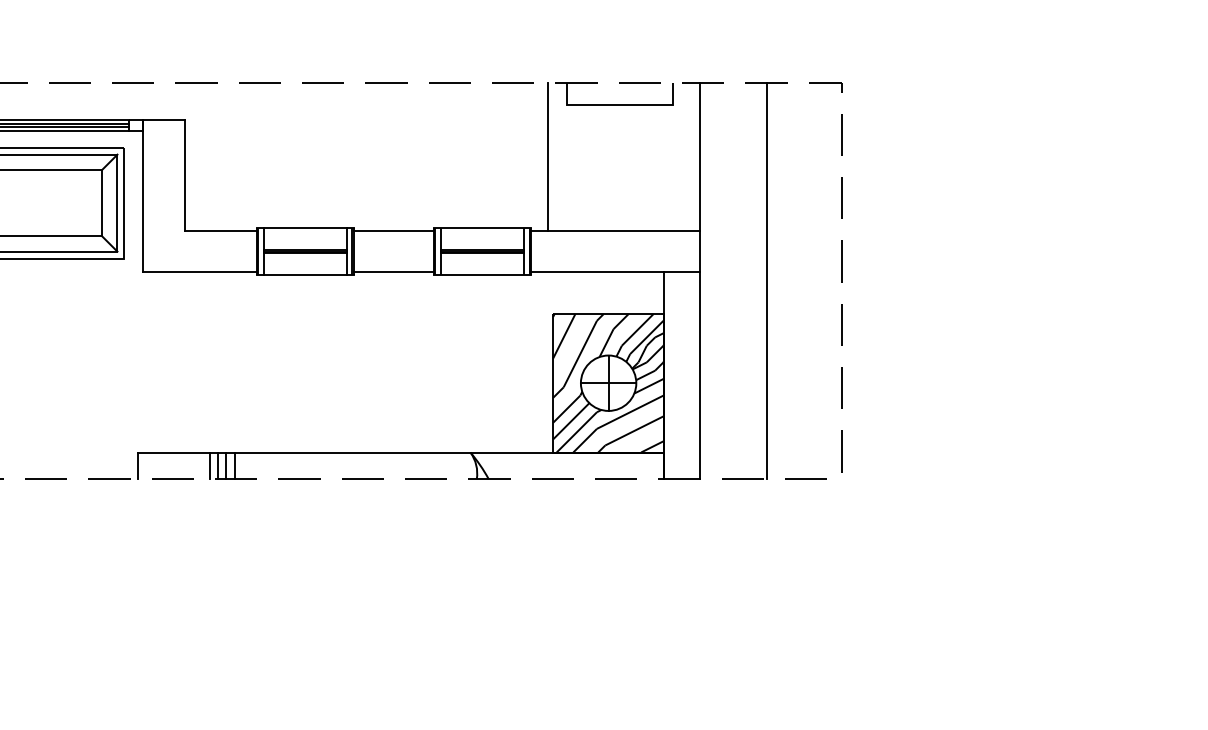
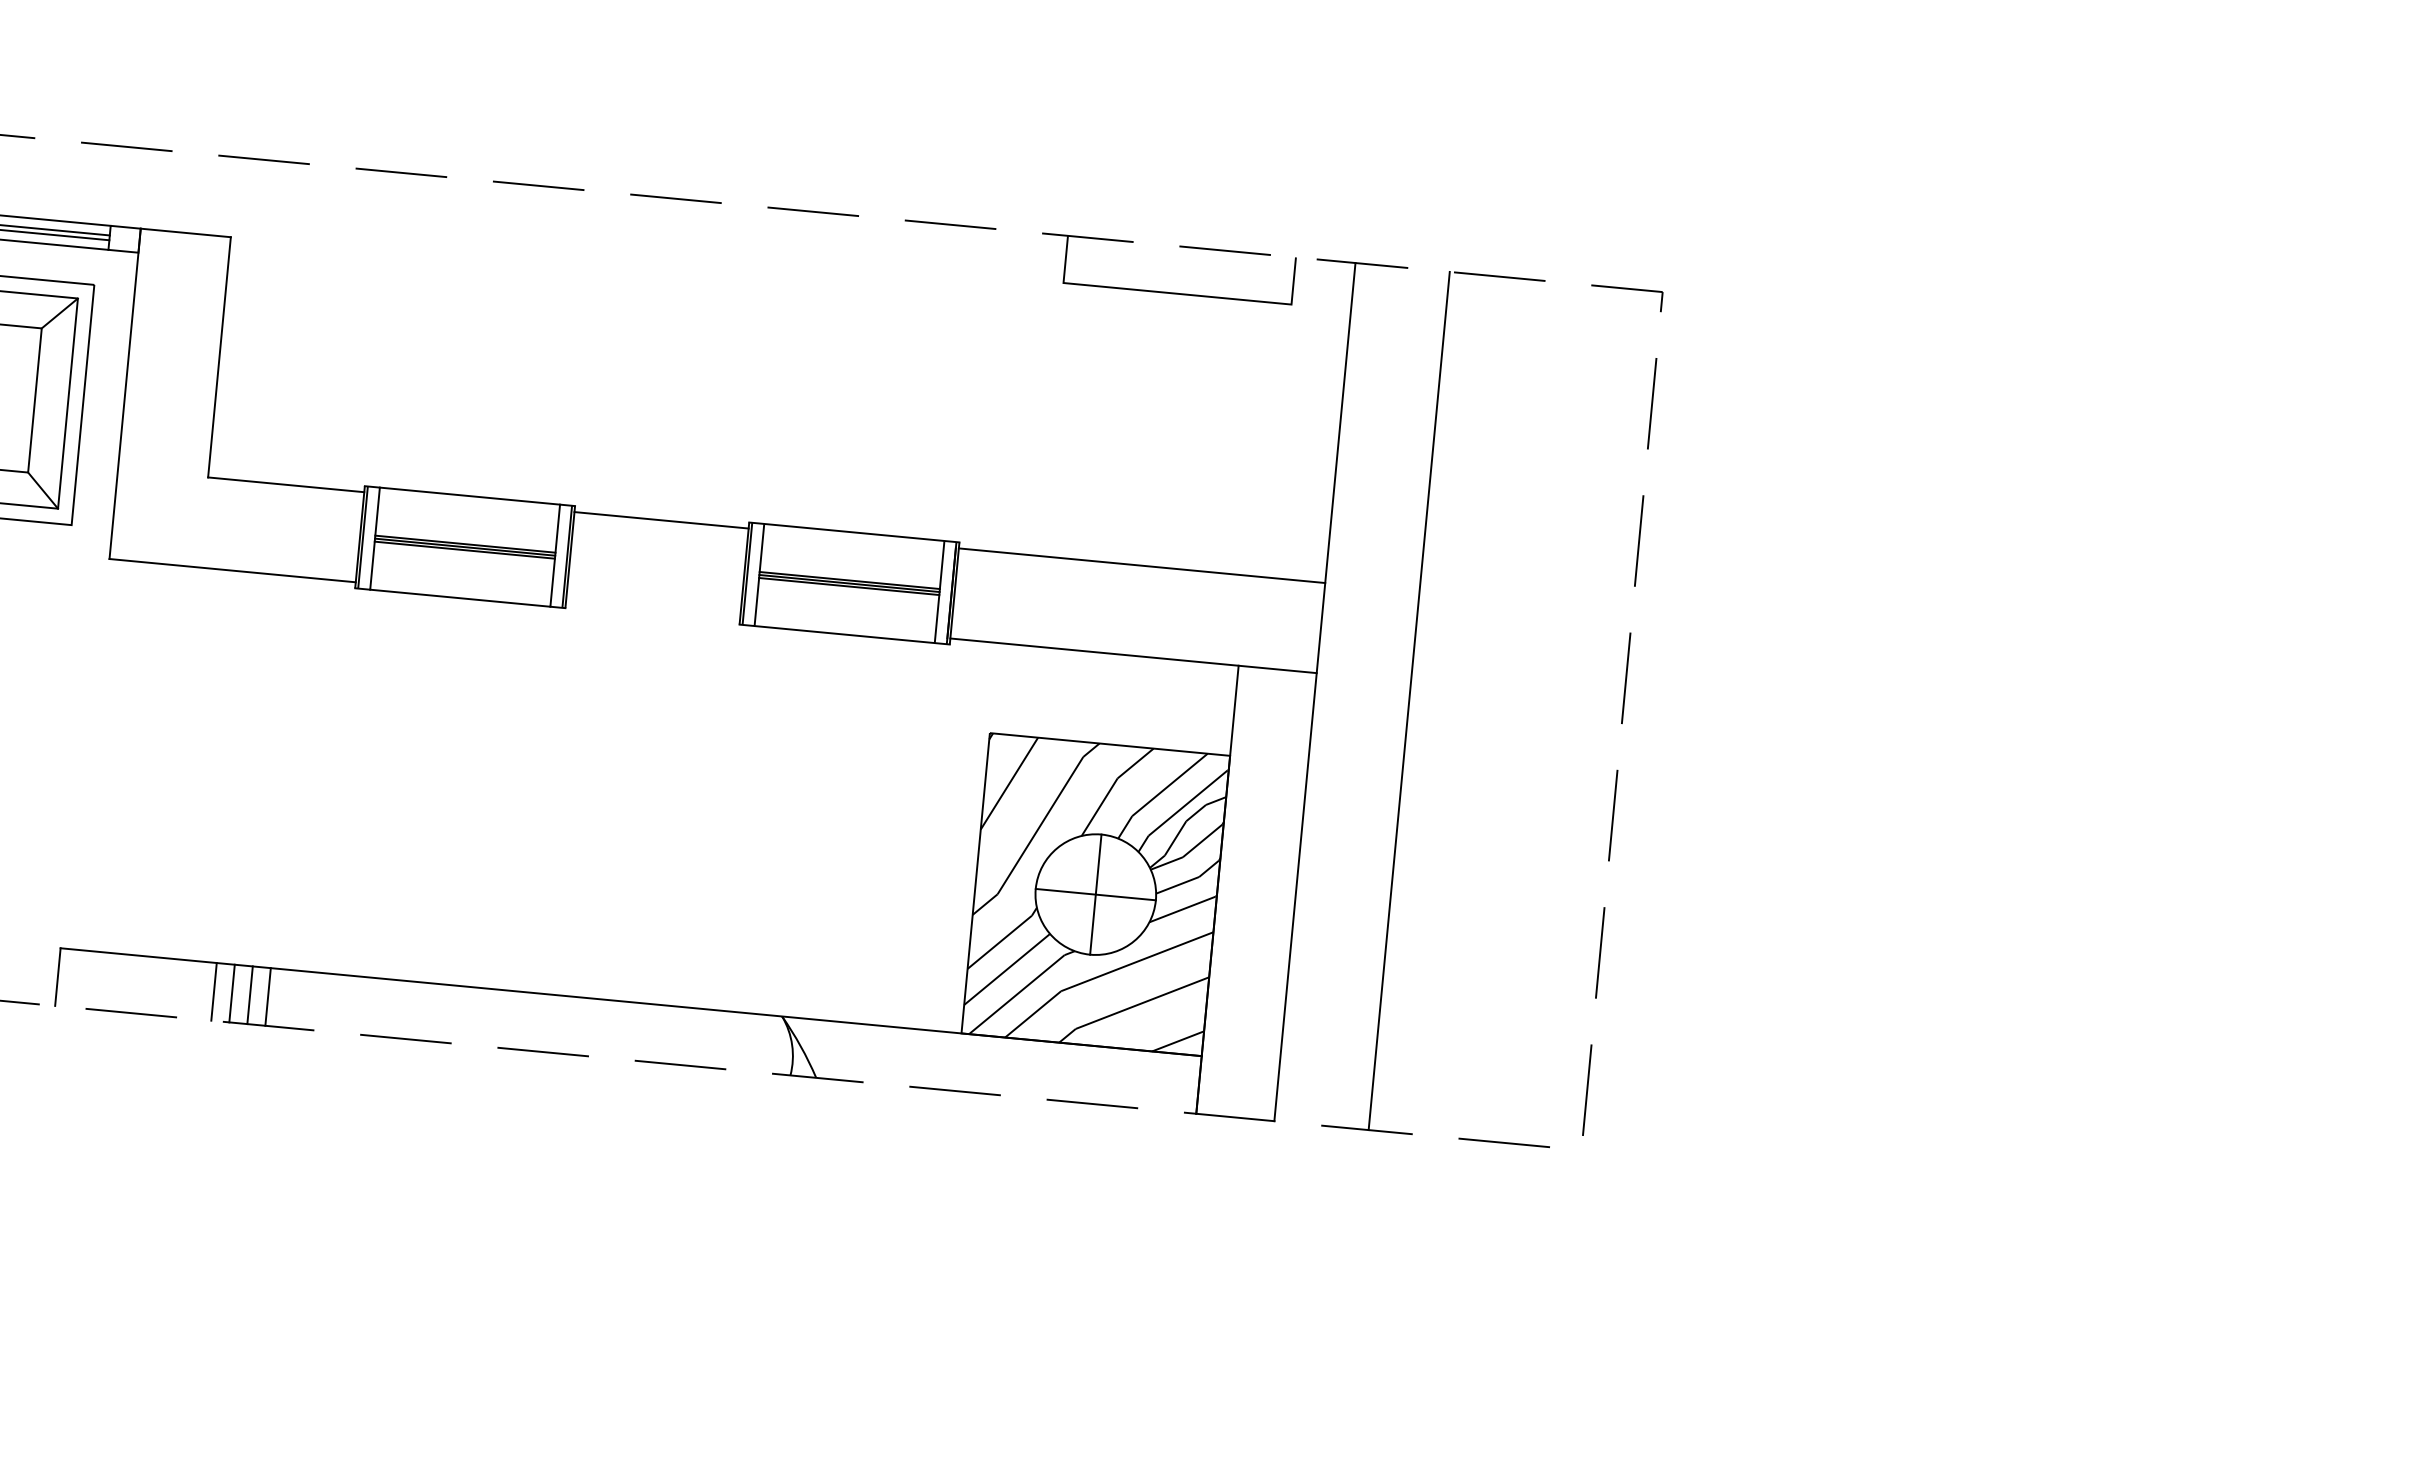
line: (547, 156) -> (1009, 390), removed
line: (393, 272) -> (652, 610), removed
line: (766, 281) -> (1409, 701), moved

